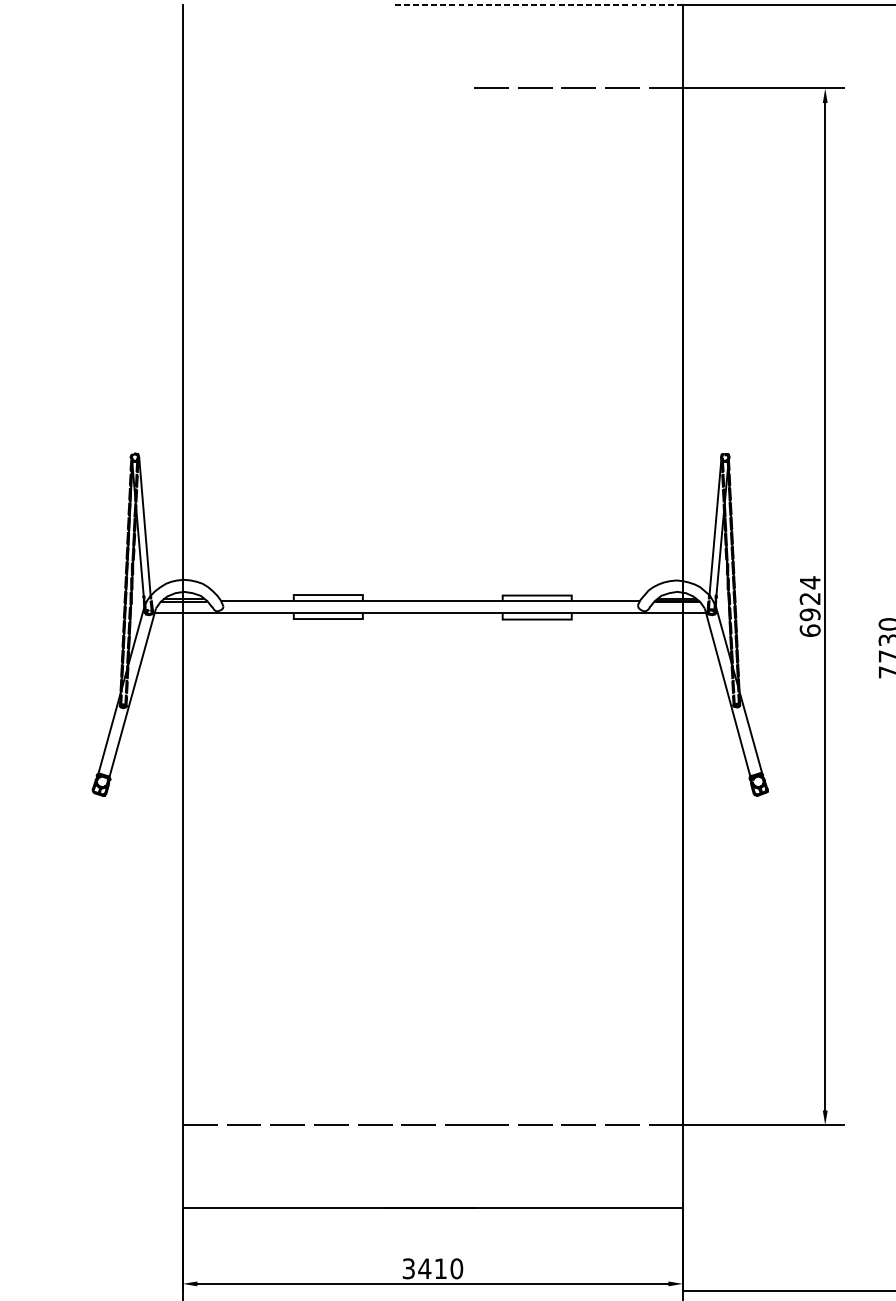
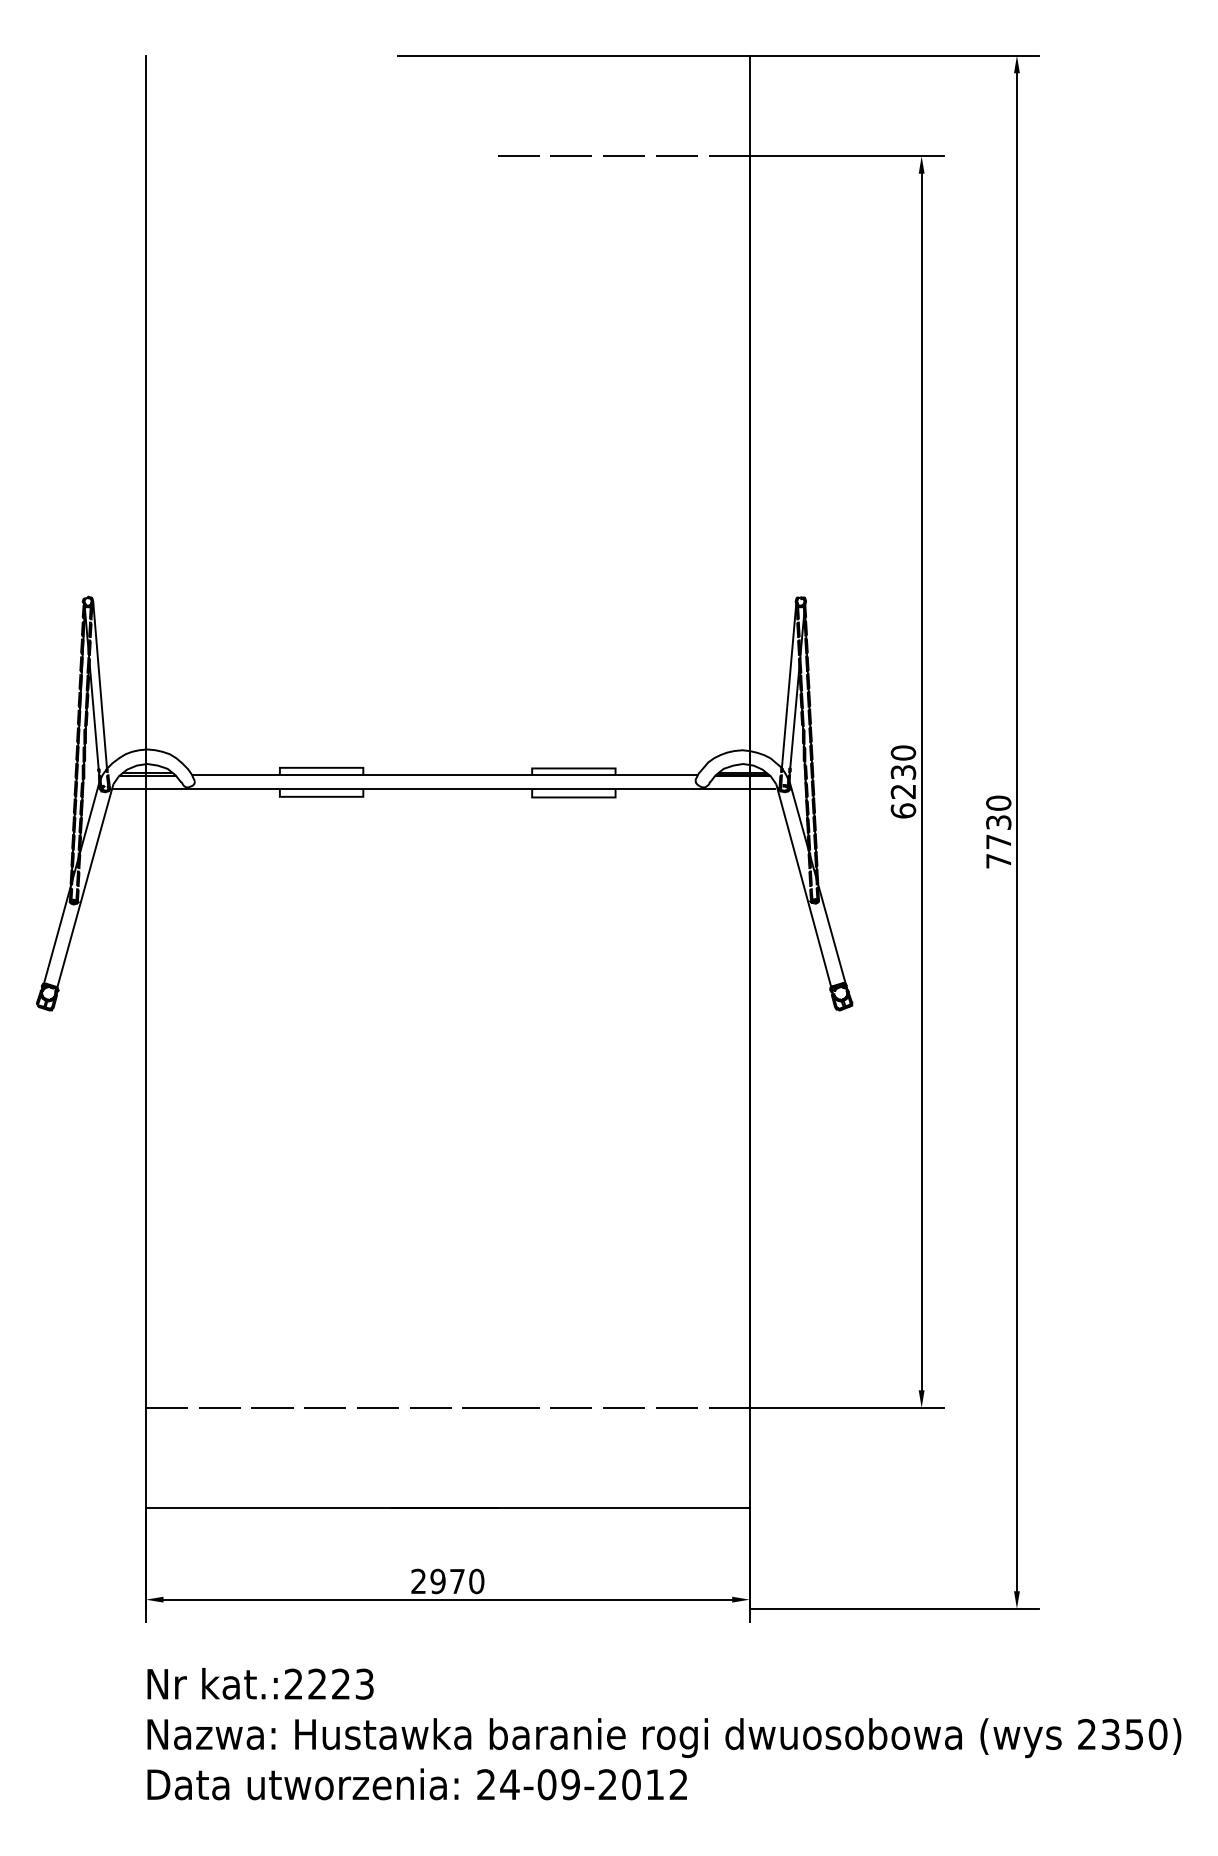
line: (536, 5) -> (573, 55), dashed -> solid
text: (810, 598) -> (903, 772), 6924 -> 6230
text: (424, 1268) -> (437, 1581), 3410 -> 2970

